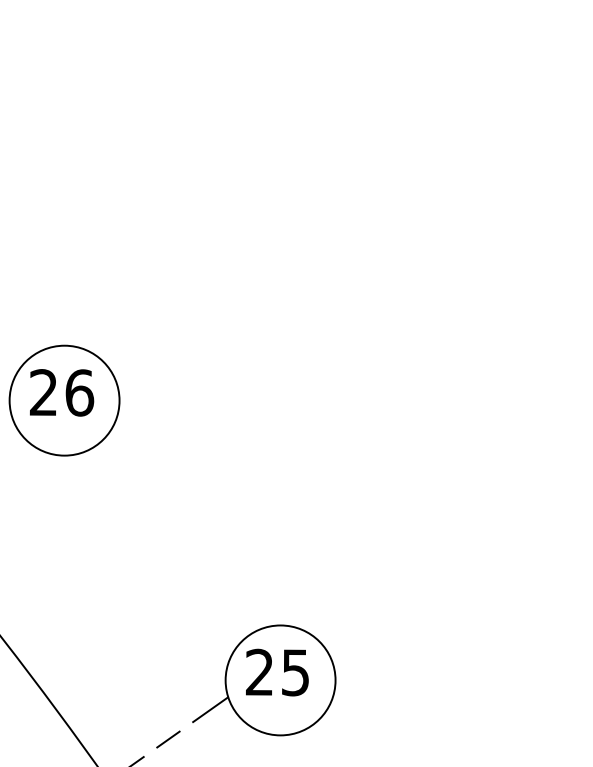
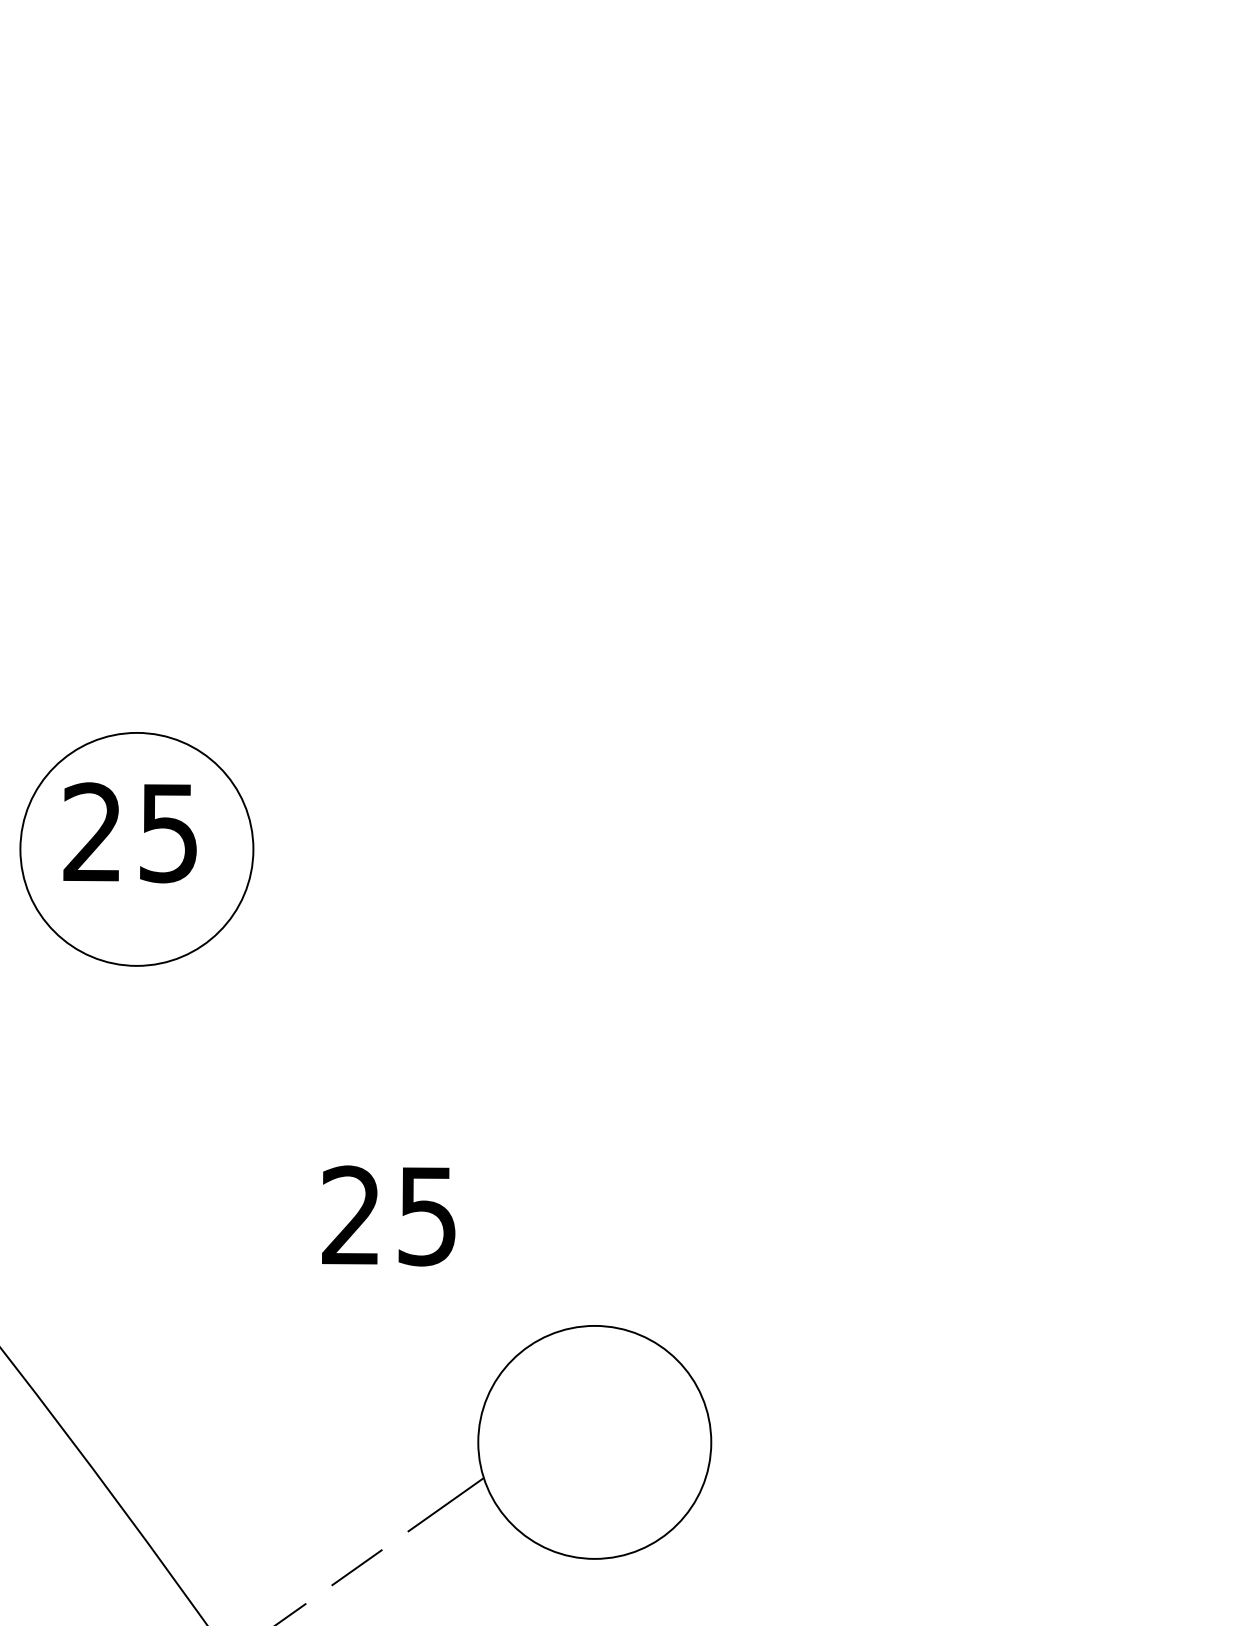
text: (79, 392) -> (168, 832), 26 -> 25
text: (277, 672) -> (388, 1215), moved

